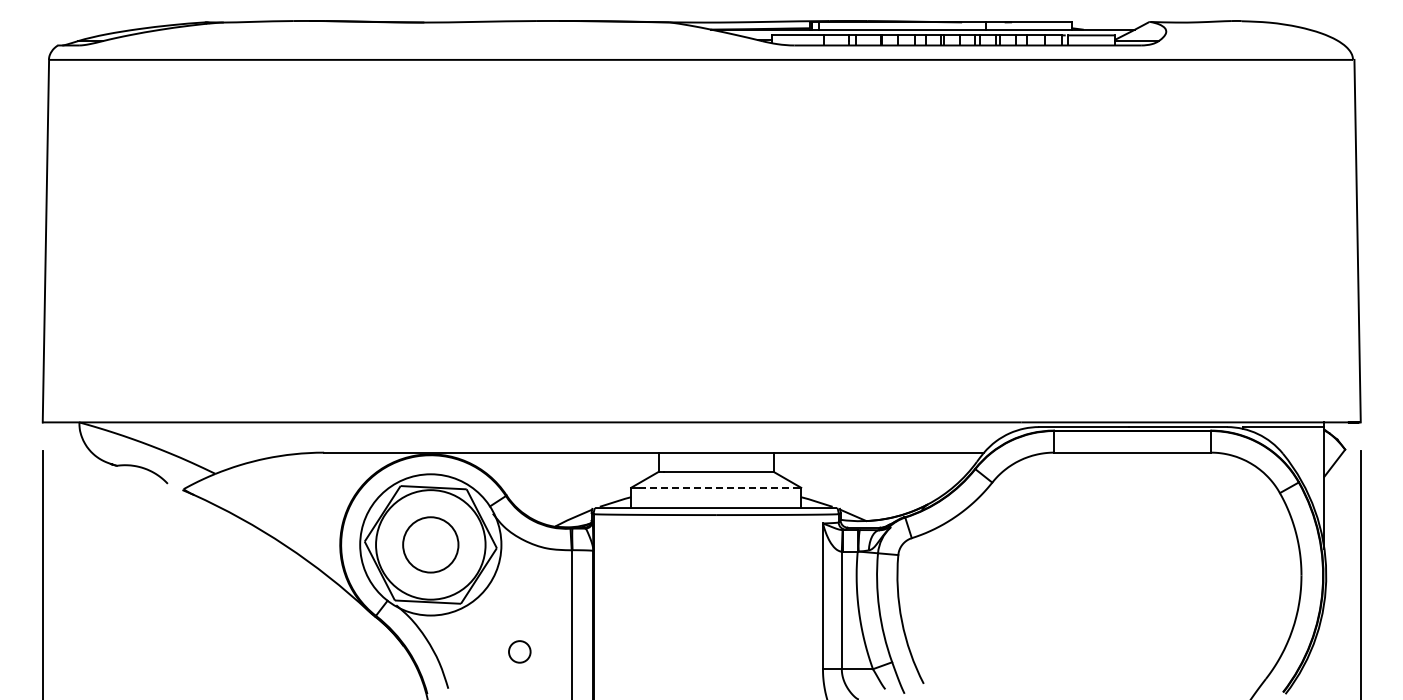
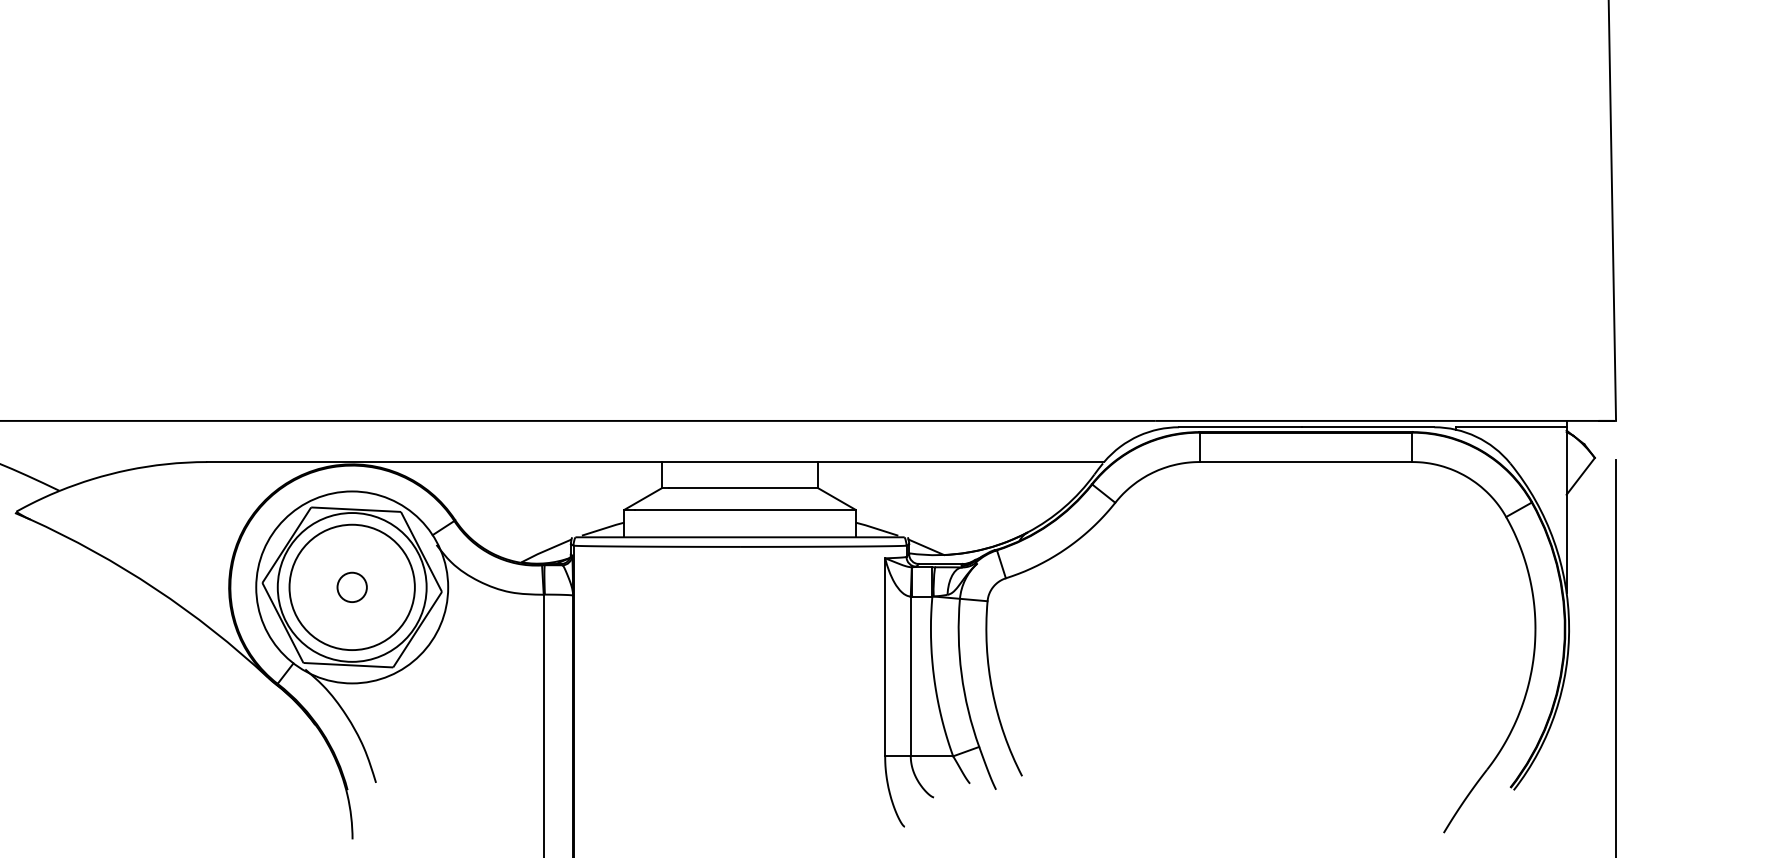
line: (720, 487) -> (745, 509), dashed -> solid
circle: (430, 544) -> (351, 586), size x1.67
circle: (519, 651) -> (351, 586), moved

